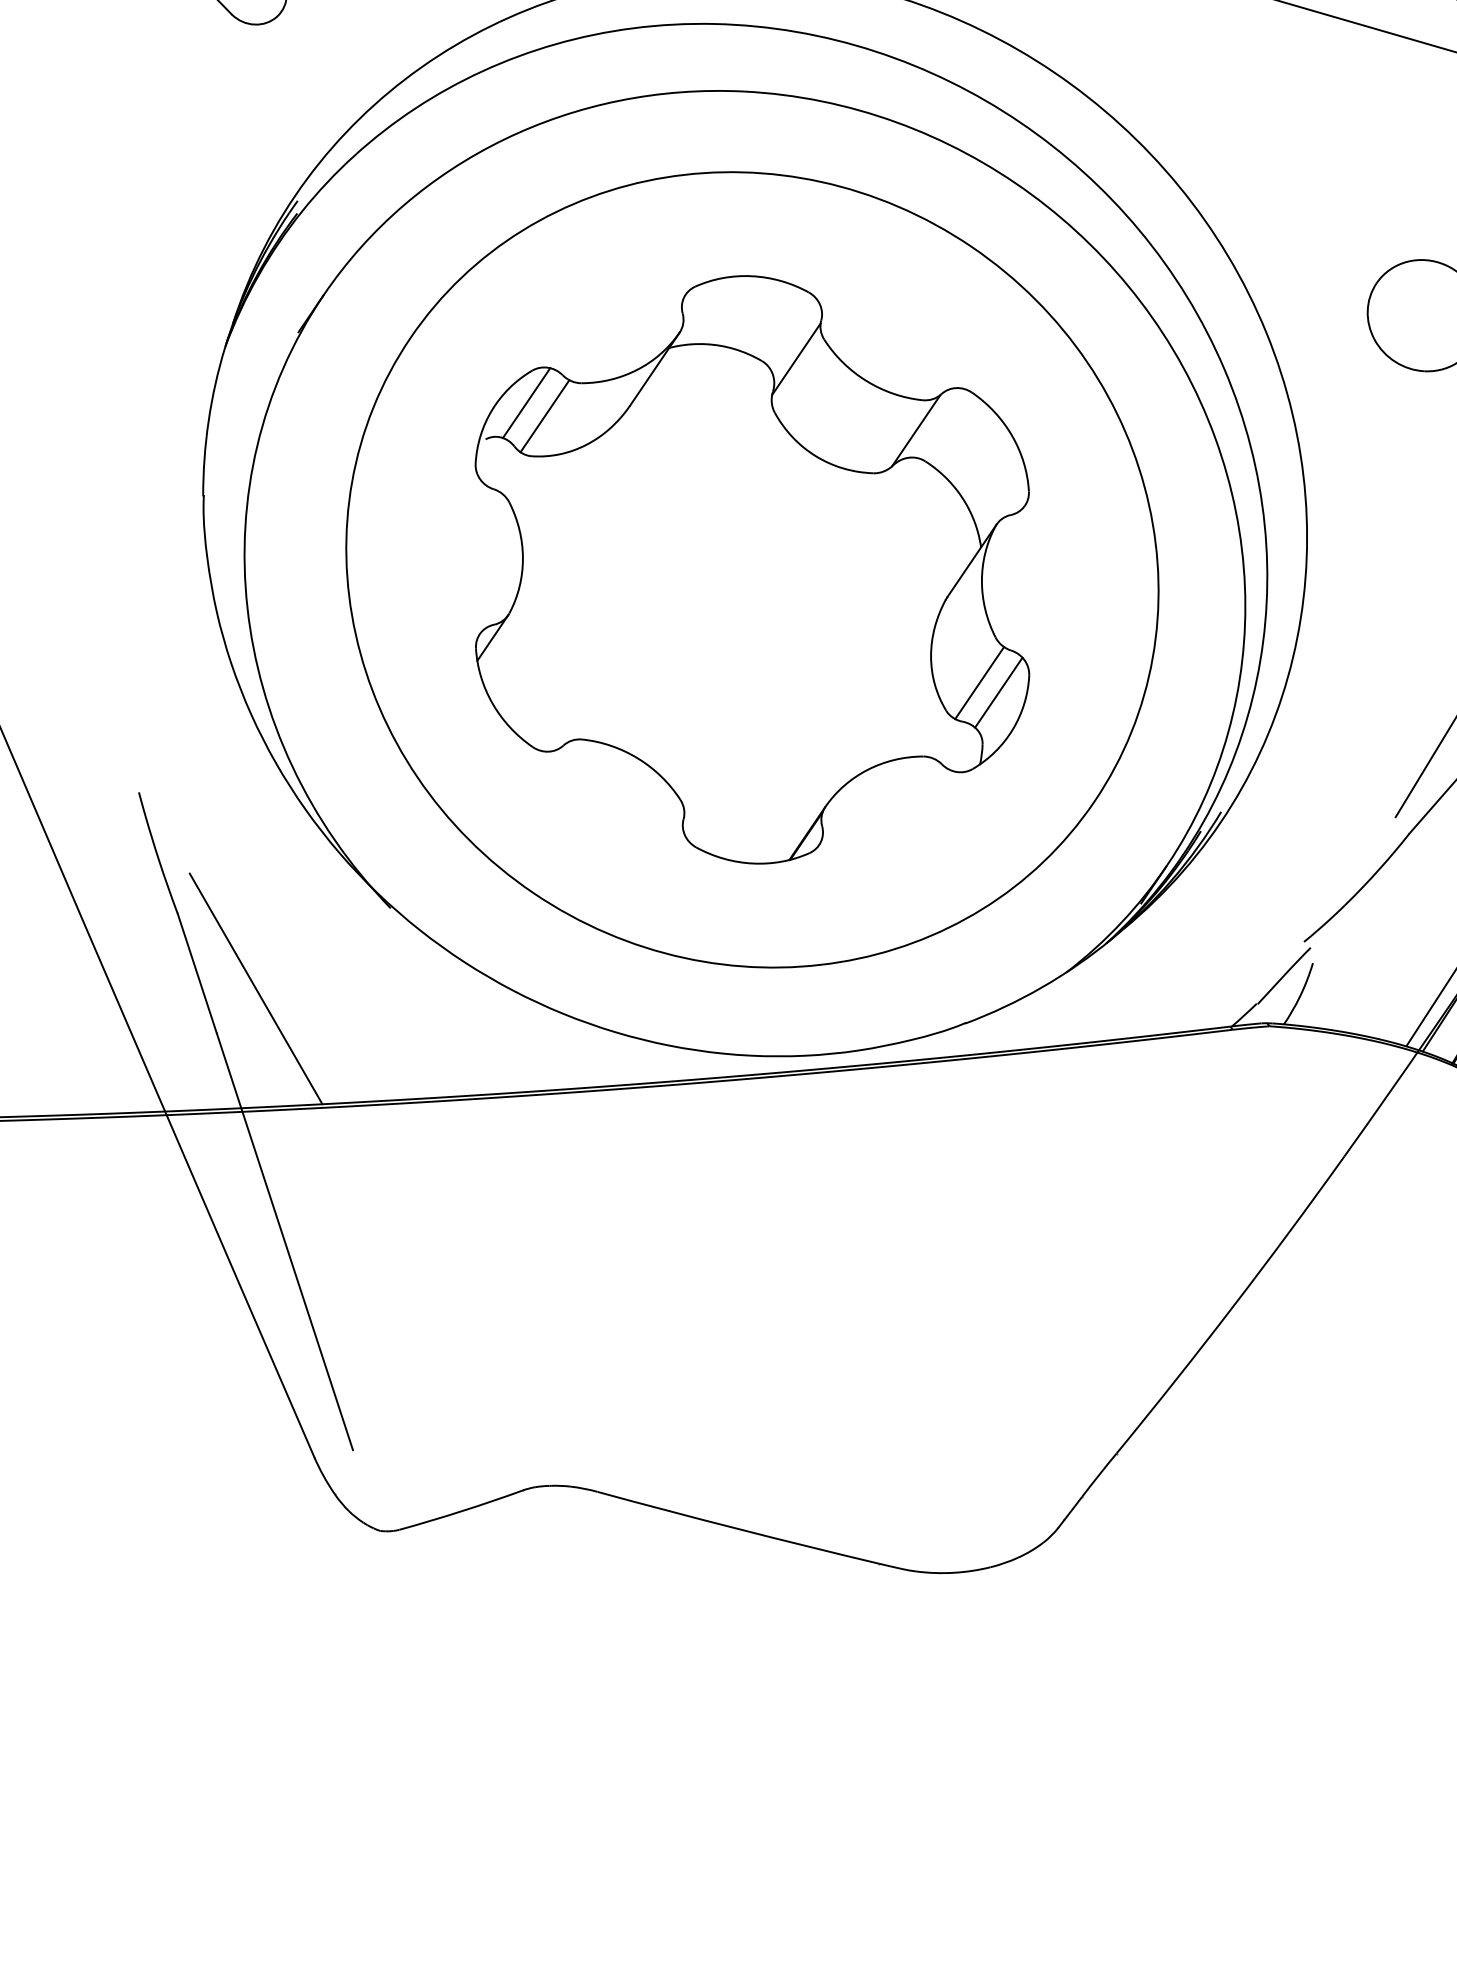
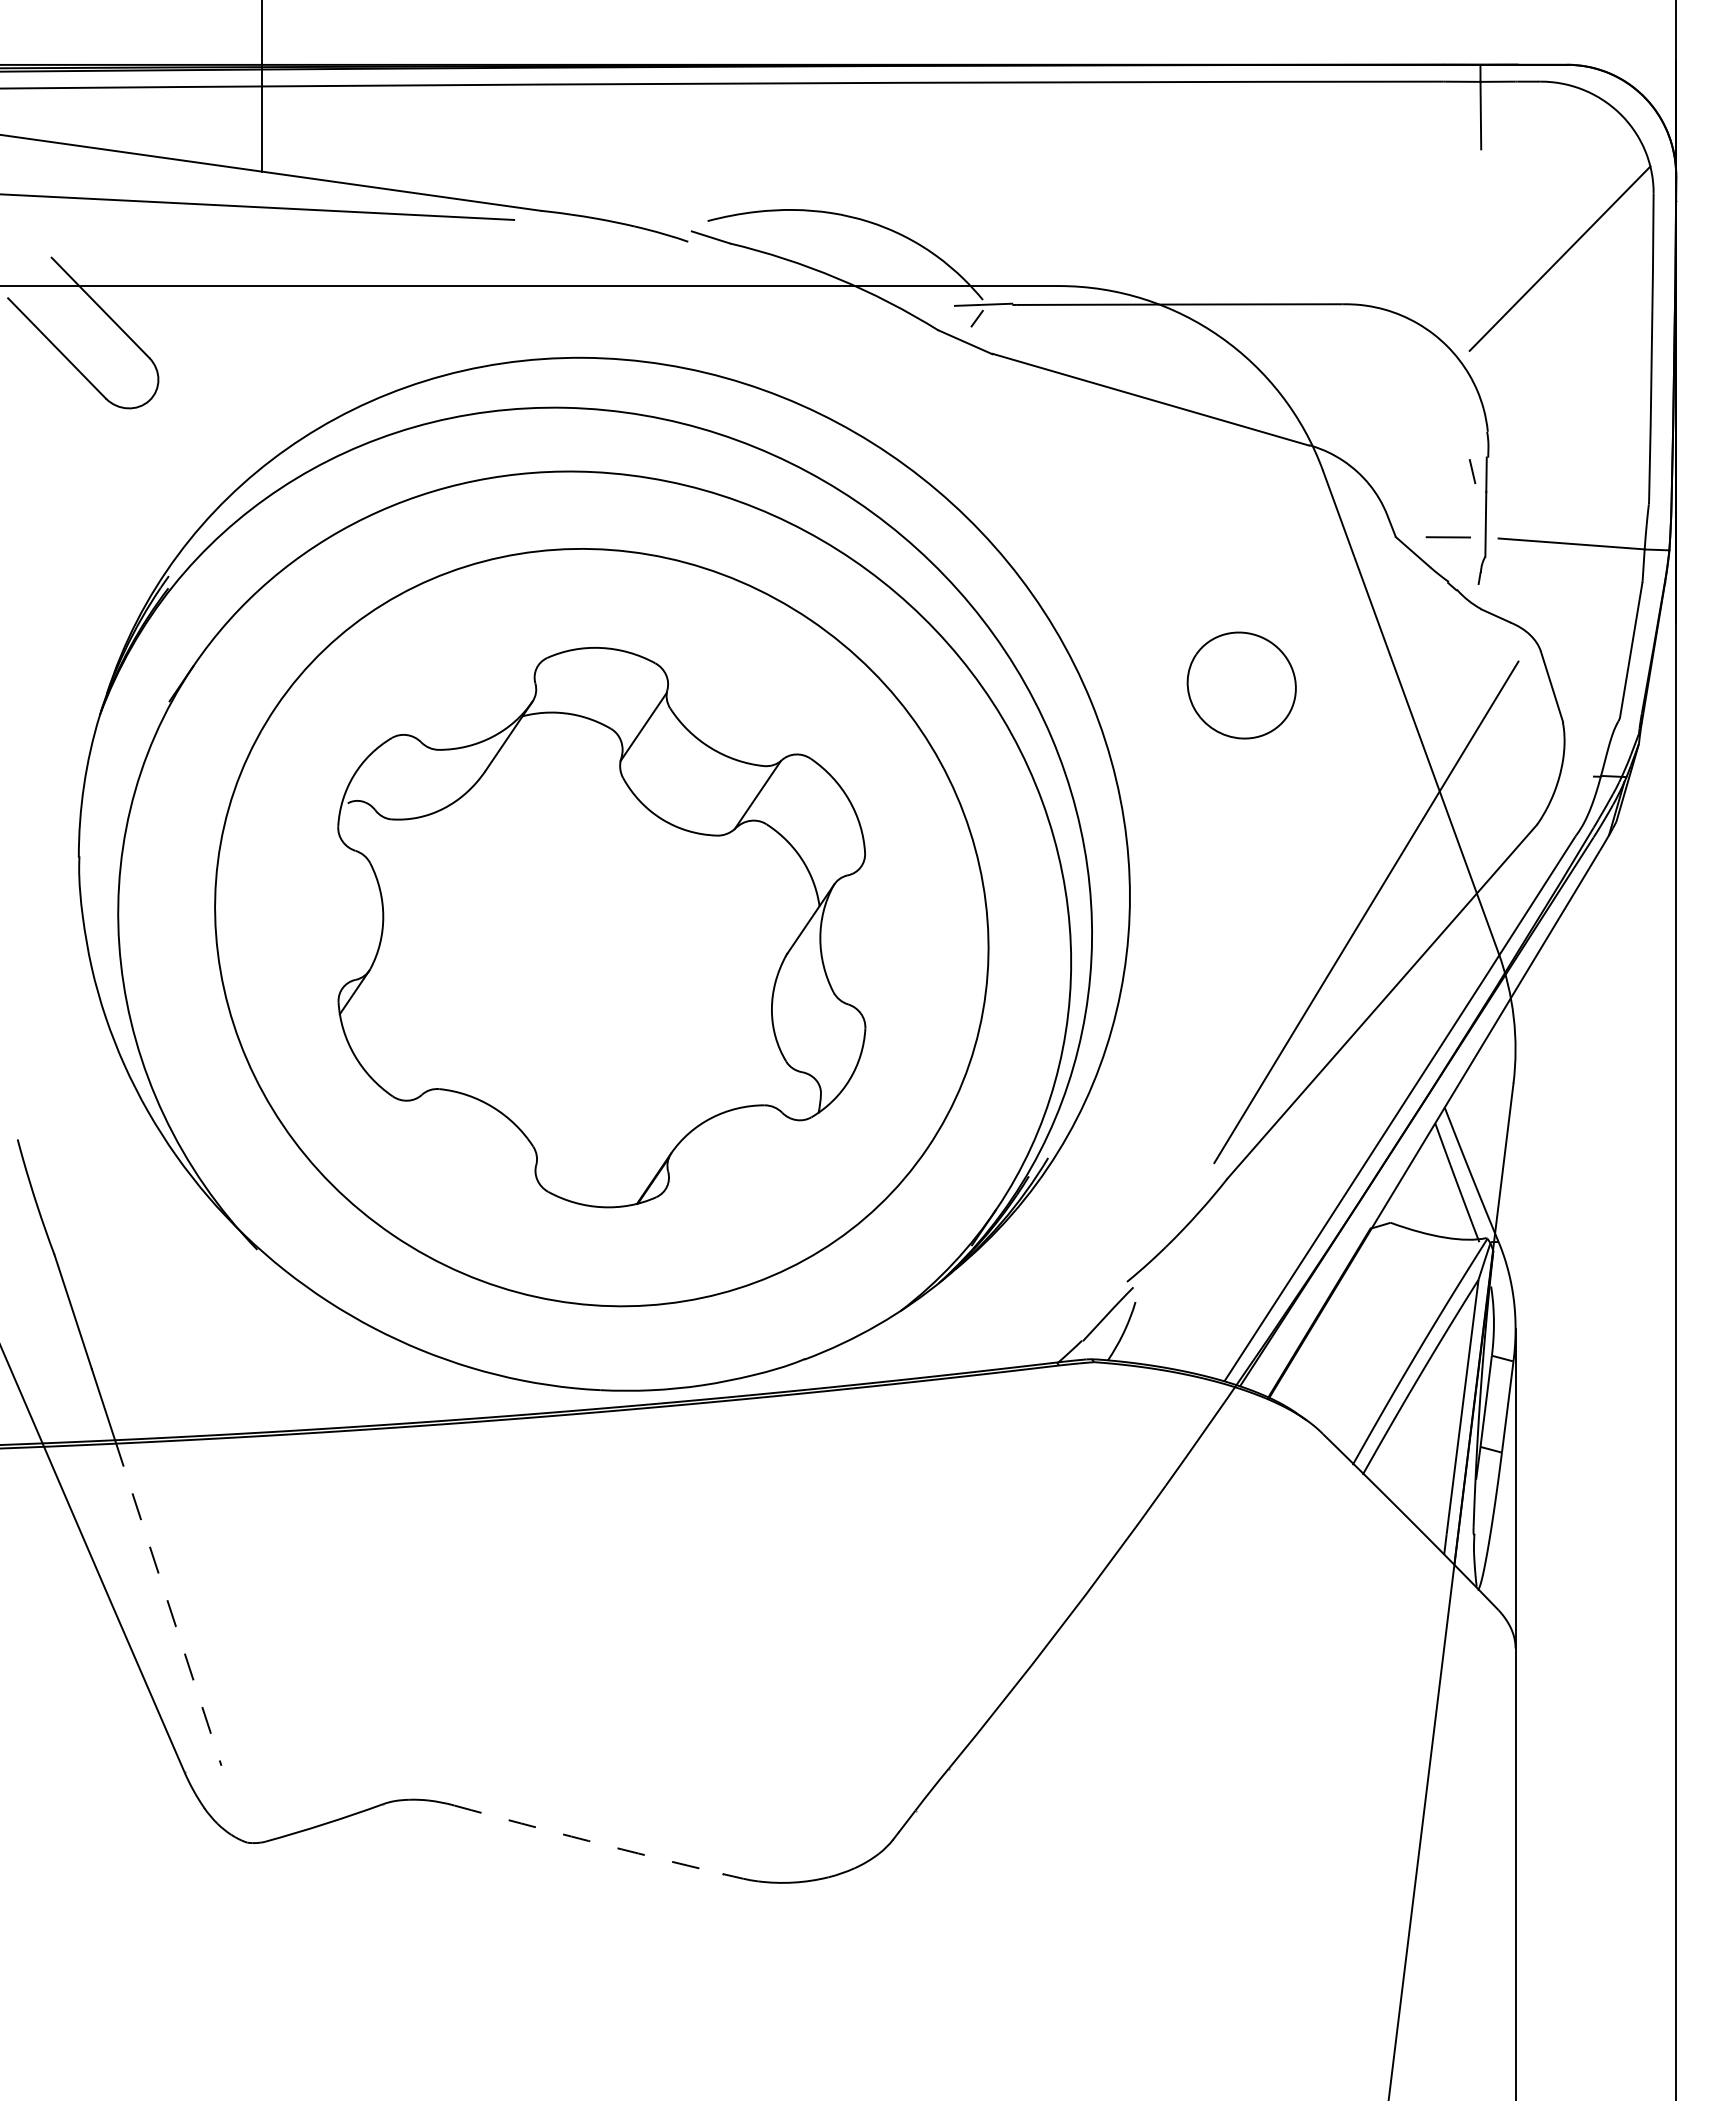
line: (526, 402) -> (386, 768), removed
line: (545, 416) -> (404, 781), removed
line: (978, 683) -> (817, 1035), removed
line: (997, 692) -> (835, 1044), removed
line: (256, 988) -> (129, 1326), removed
line: (297, 1279) -> (168, 1603), solid -> dashed
arc: (738, 1528) -> (588, 1840), solid -> dashed

